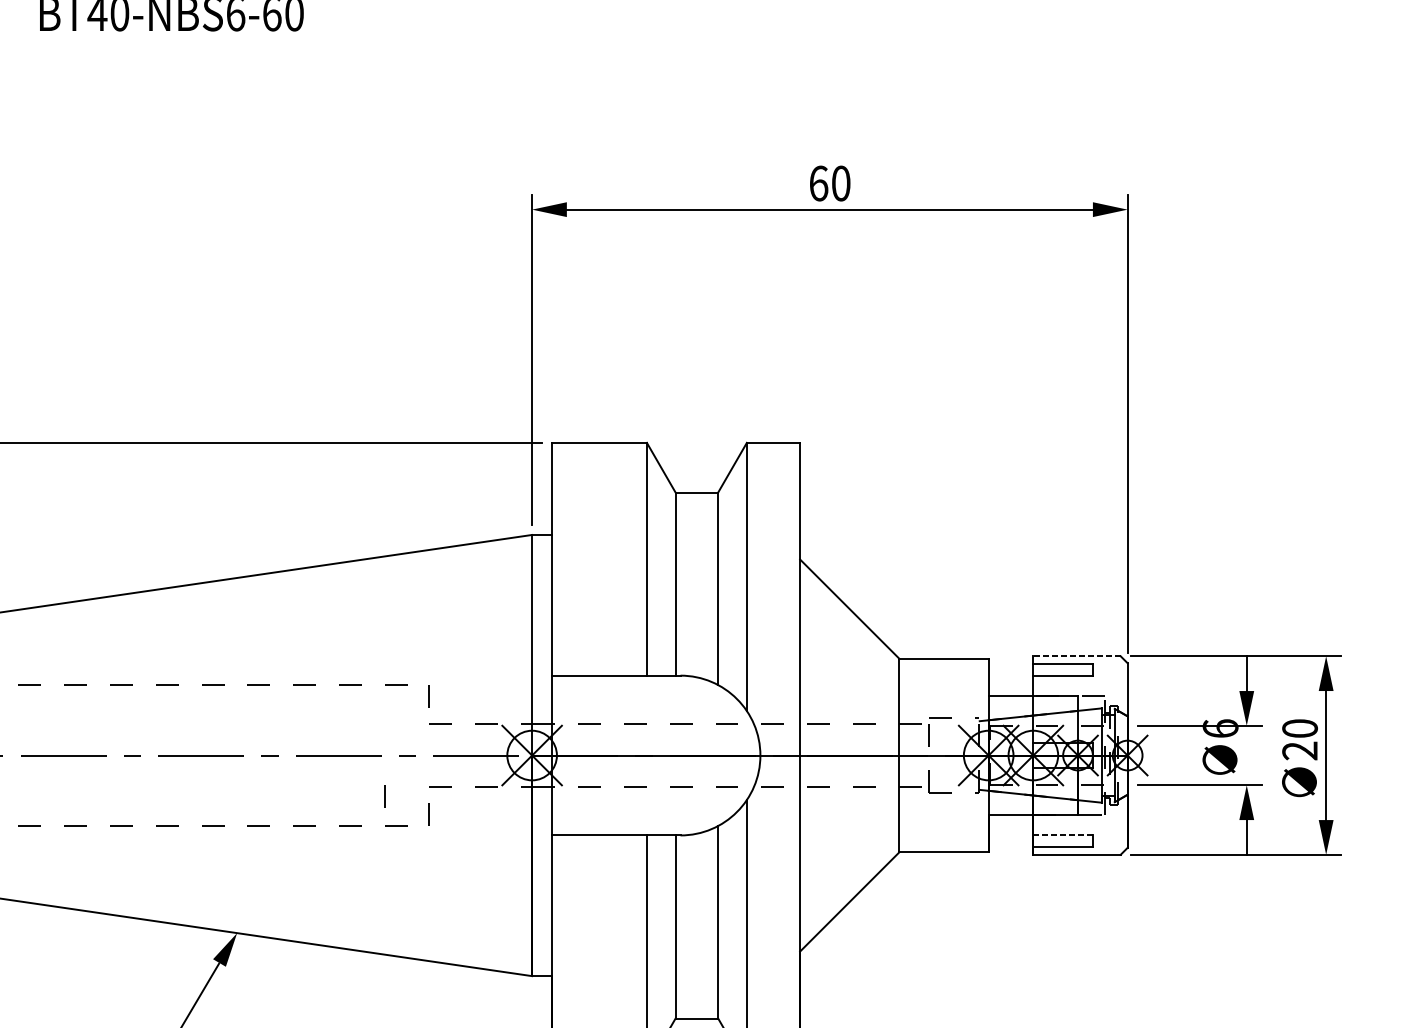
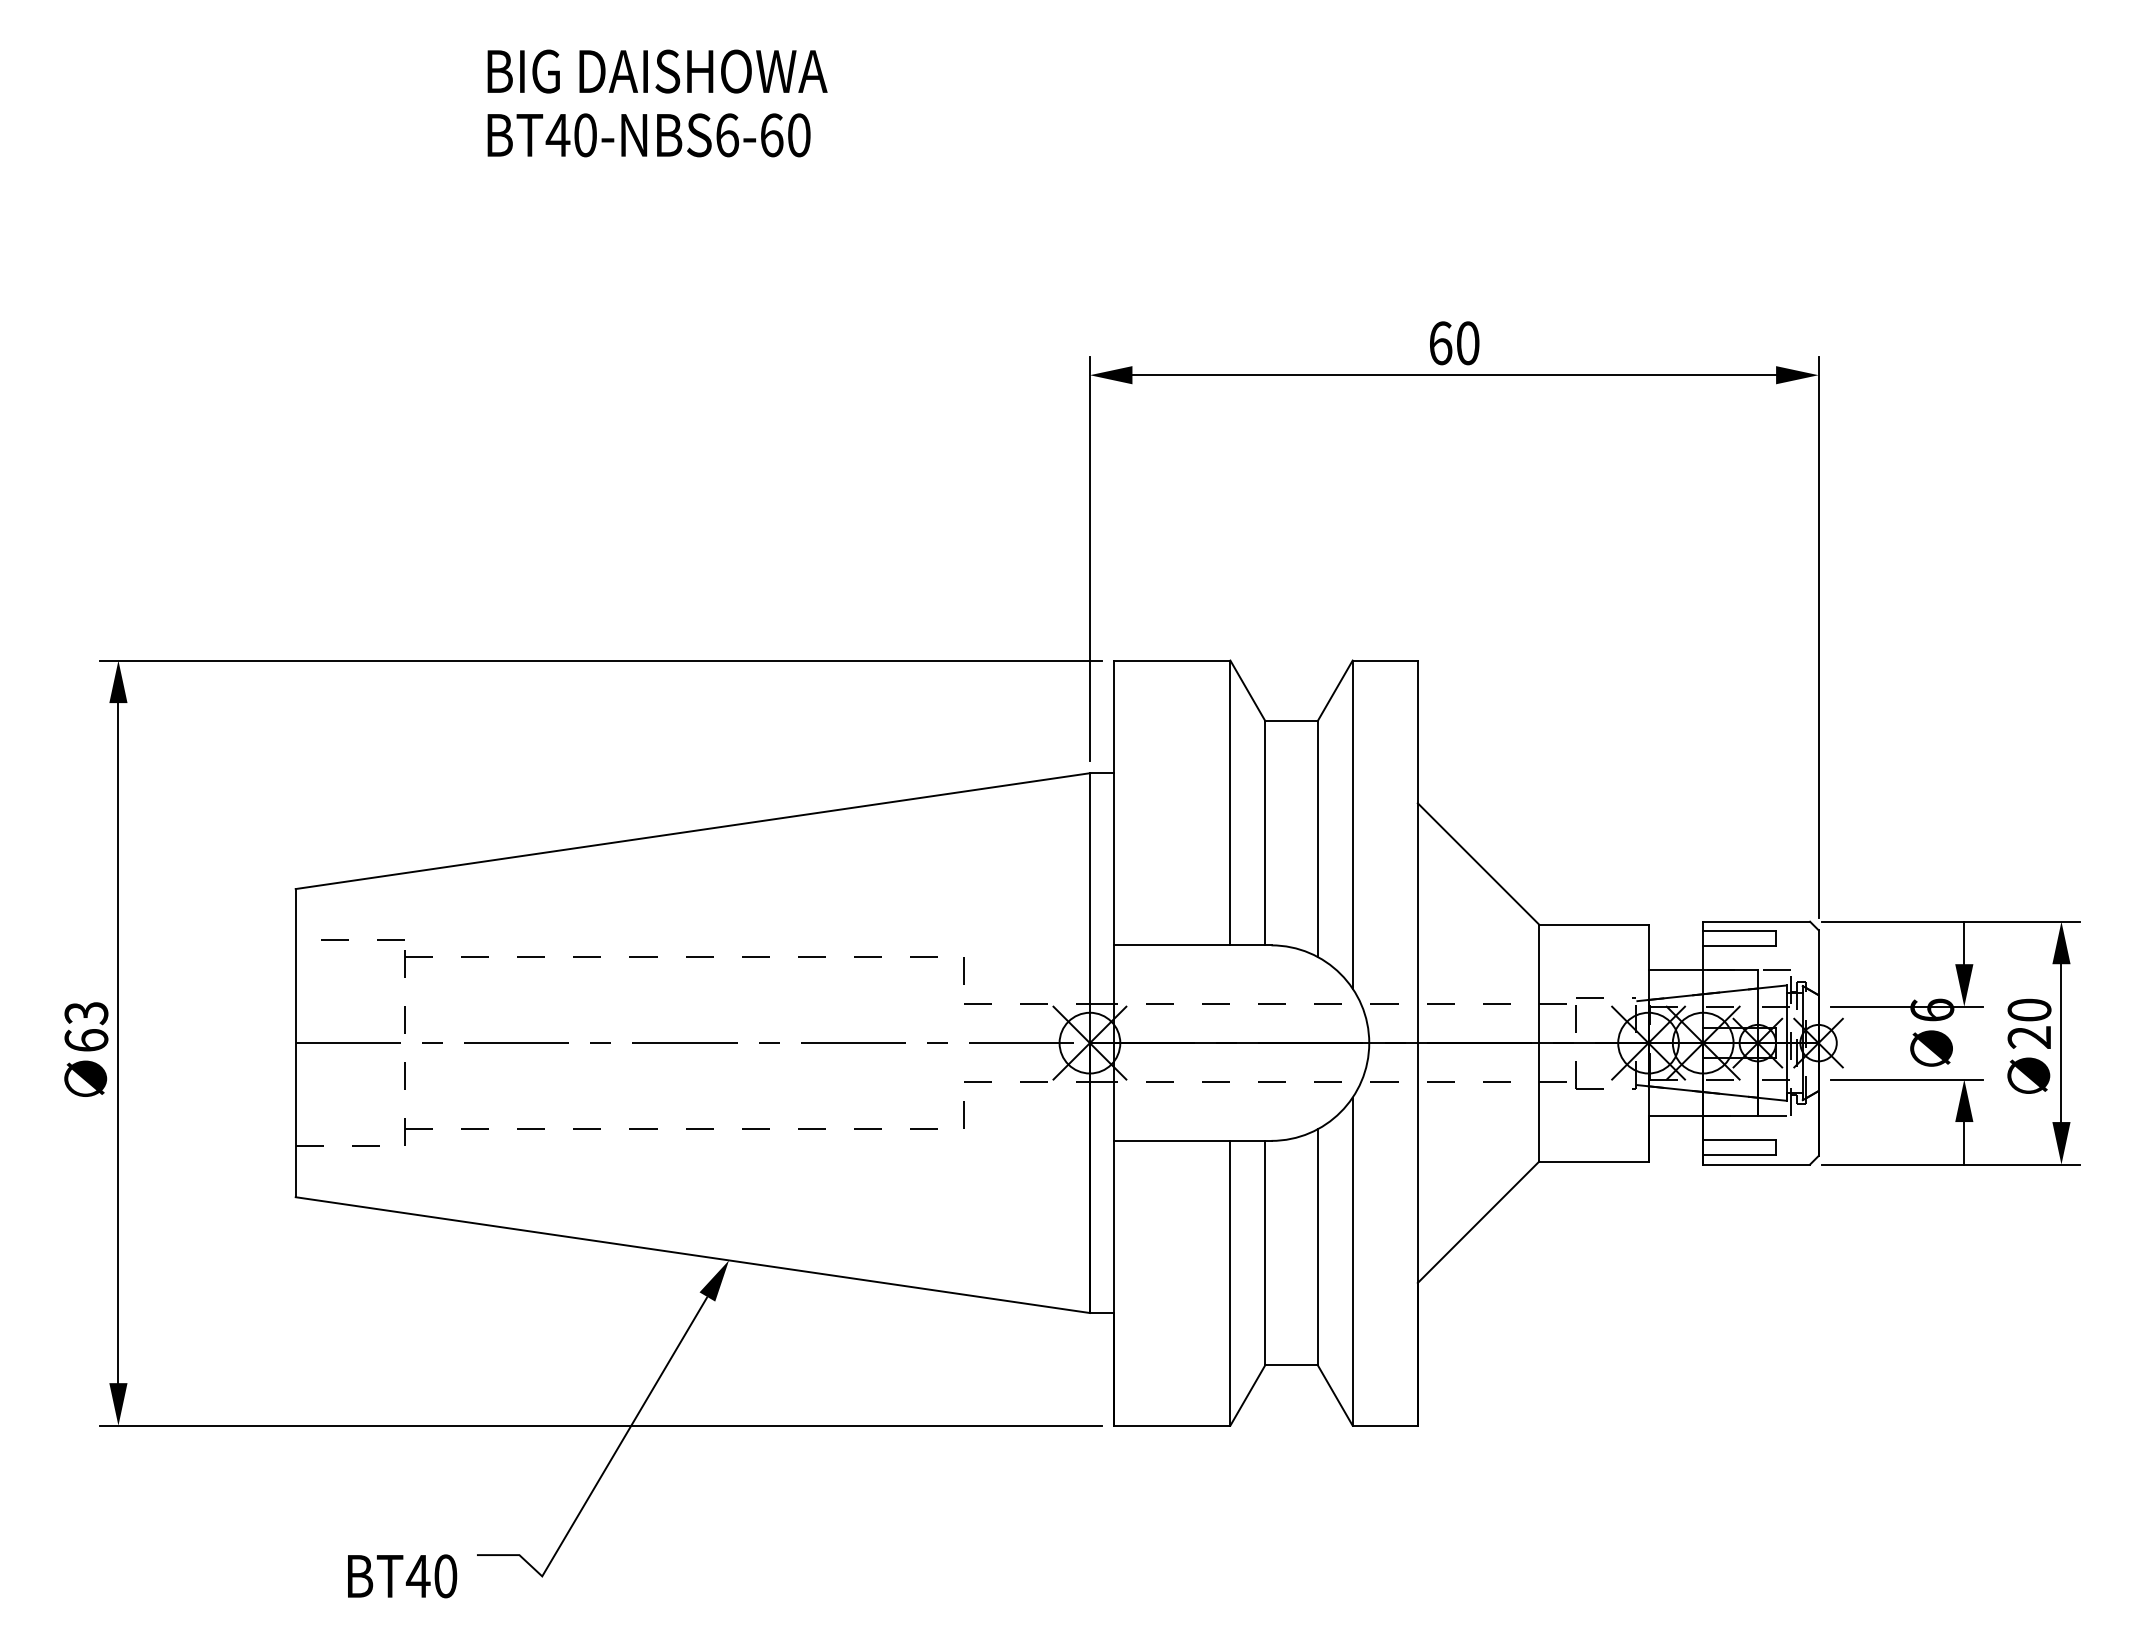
line: (1076, 656) -> (1756, 921), dashed -> solid
line: (384, 795) -> (909, 1092), removed
line: (1063, 834) -> (1739, 1139), dashed -> solid

